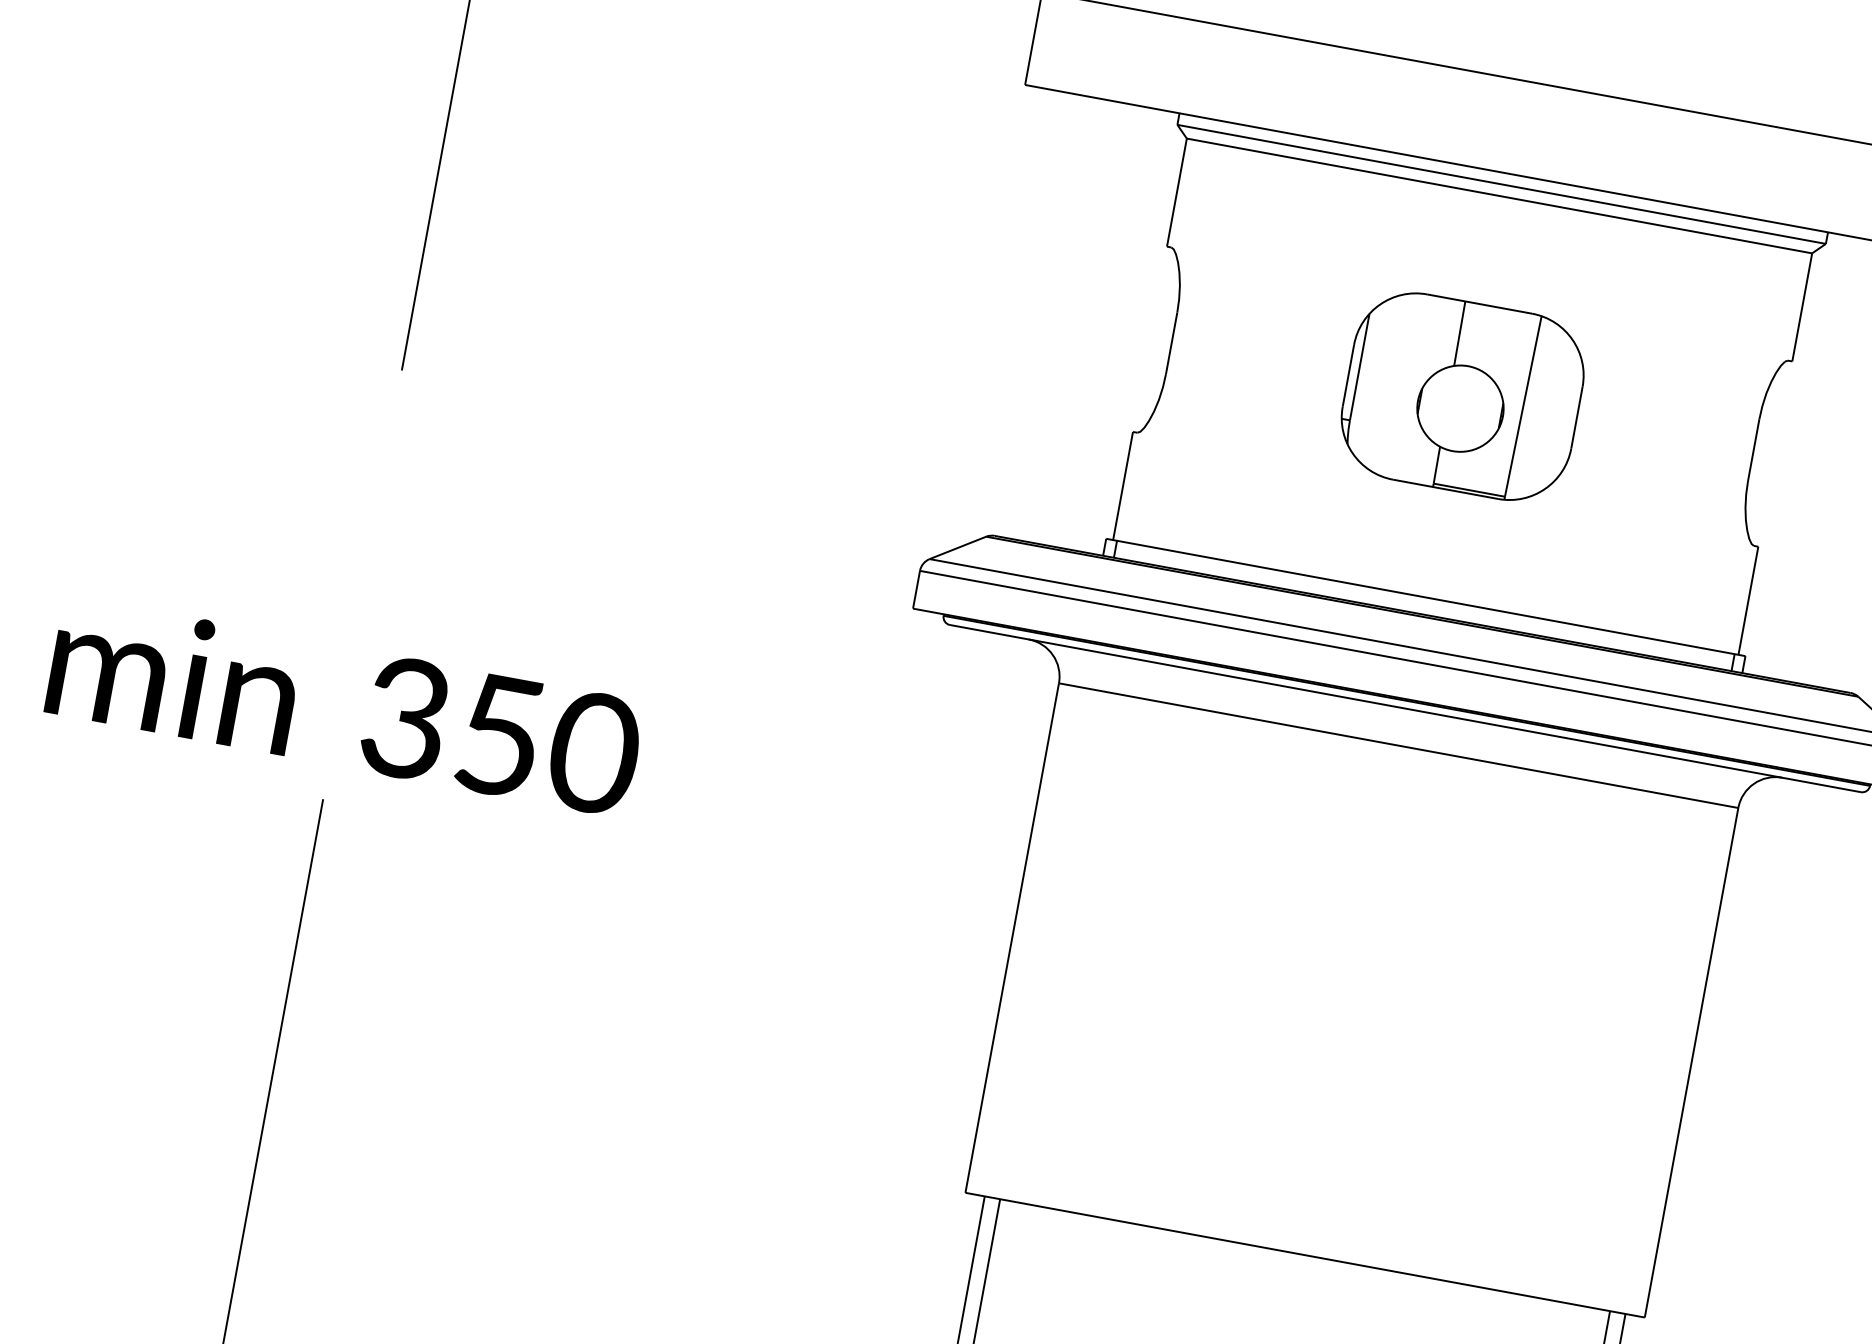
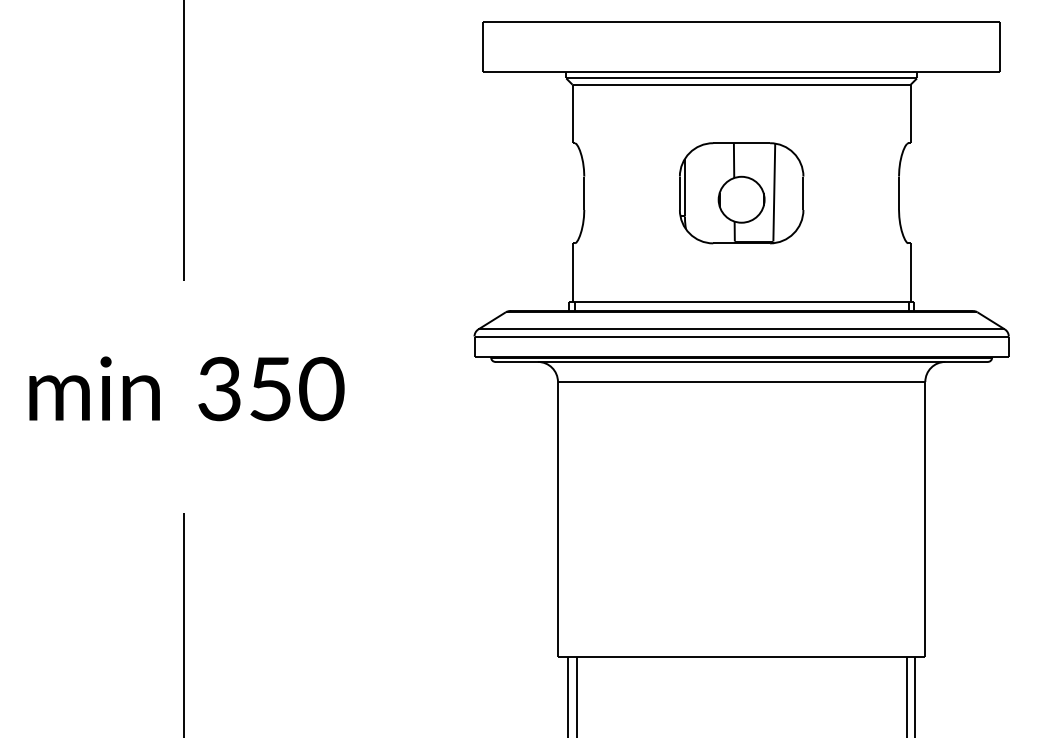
text: (344, 706) -> (186, 388), moved

